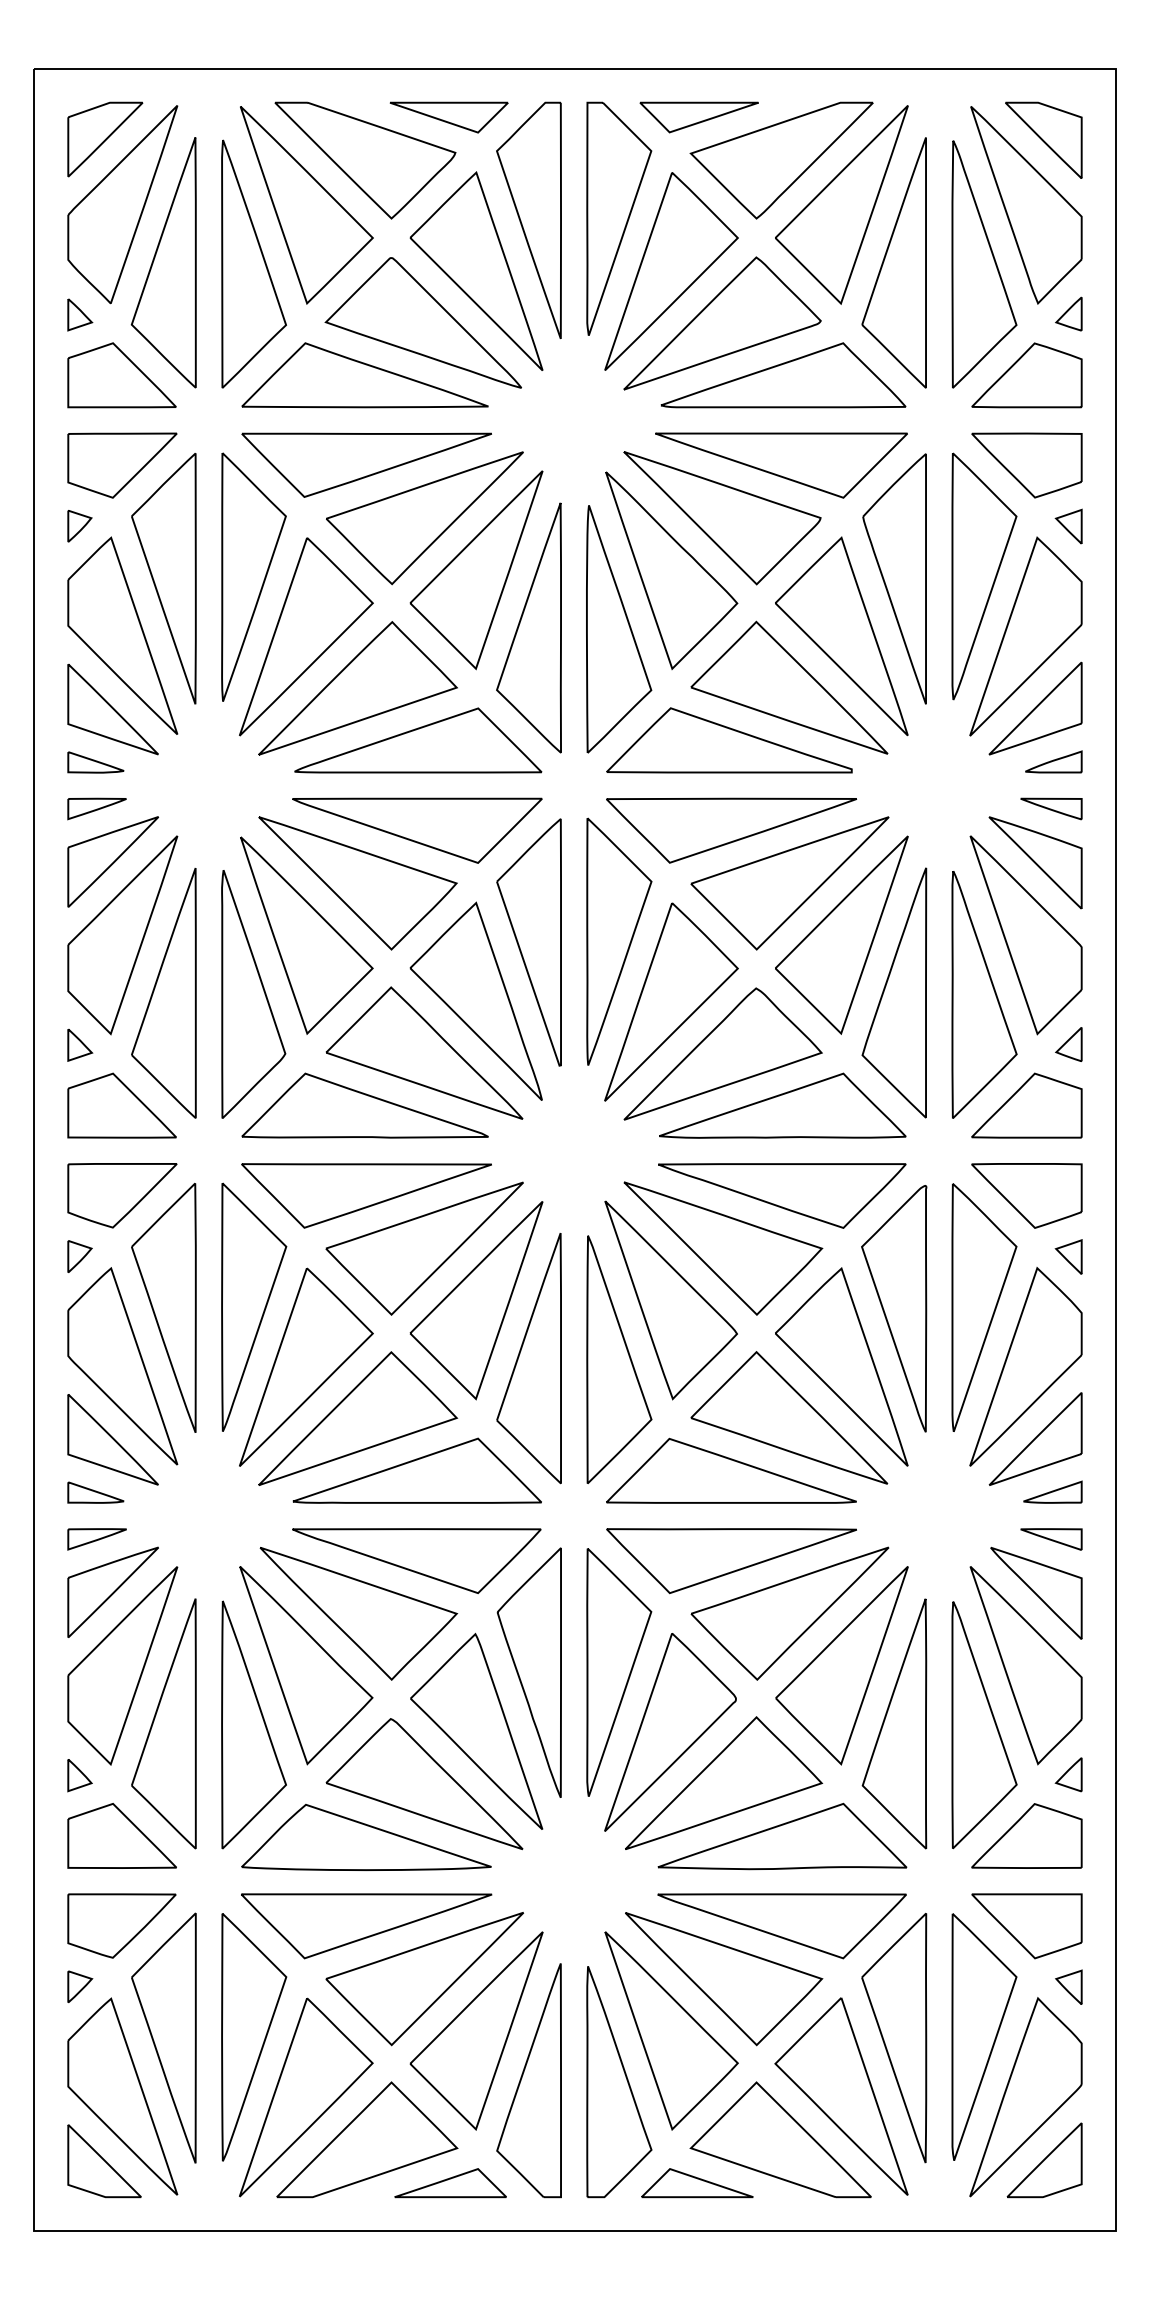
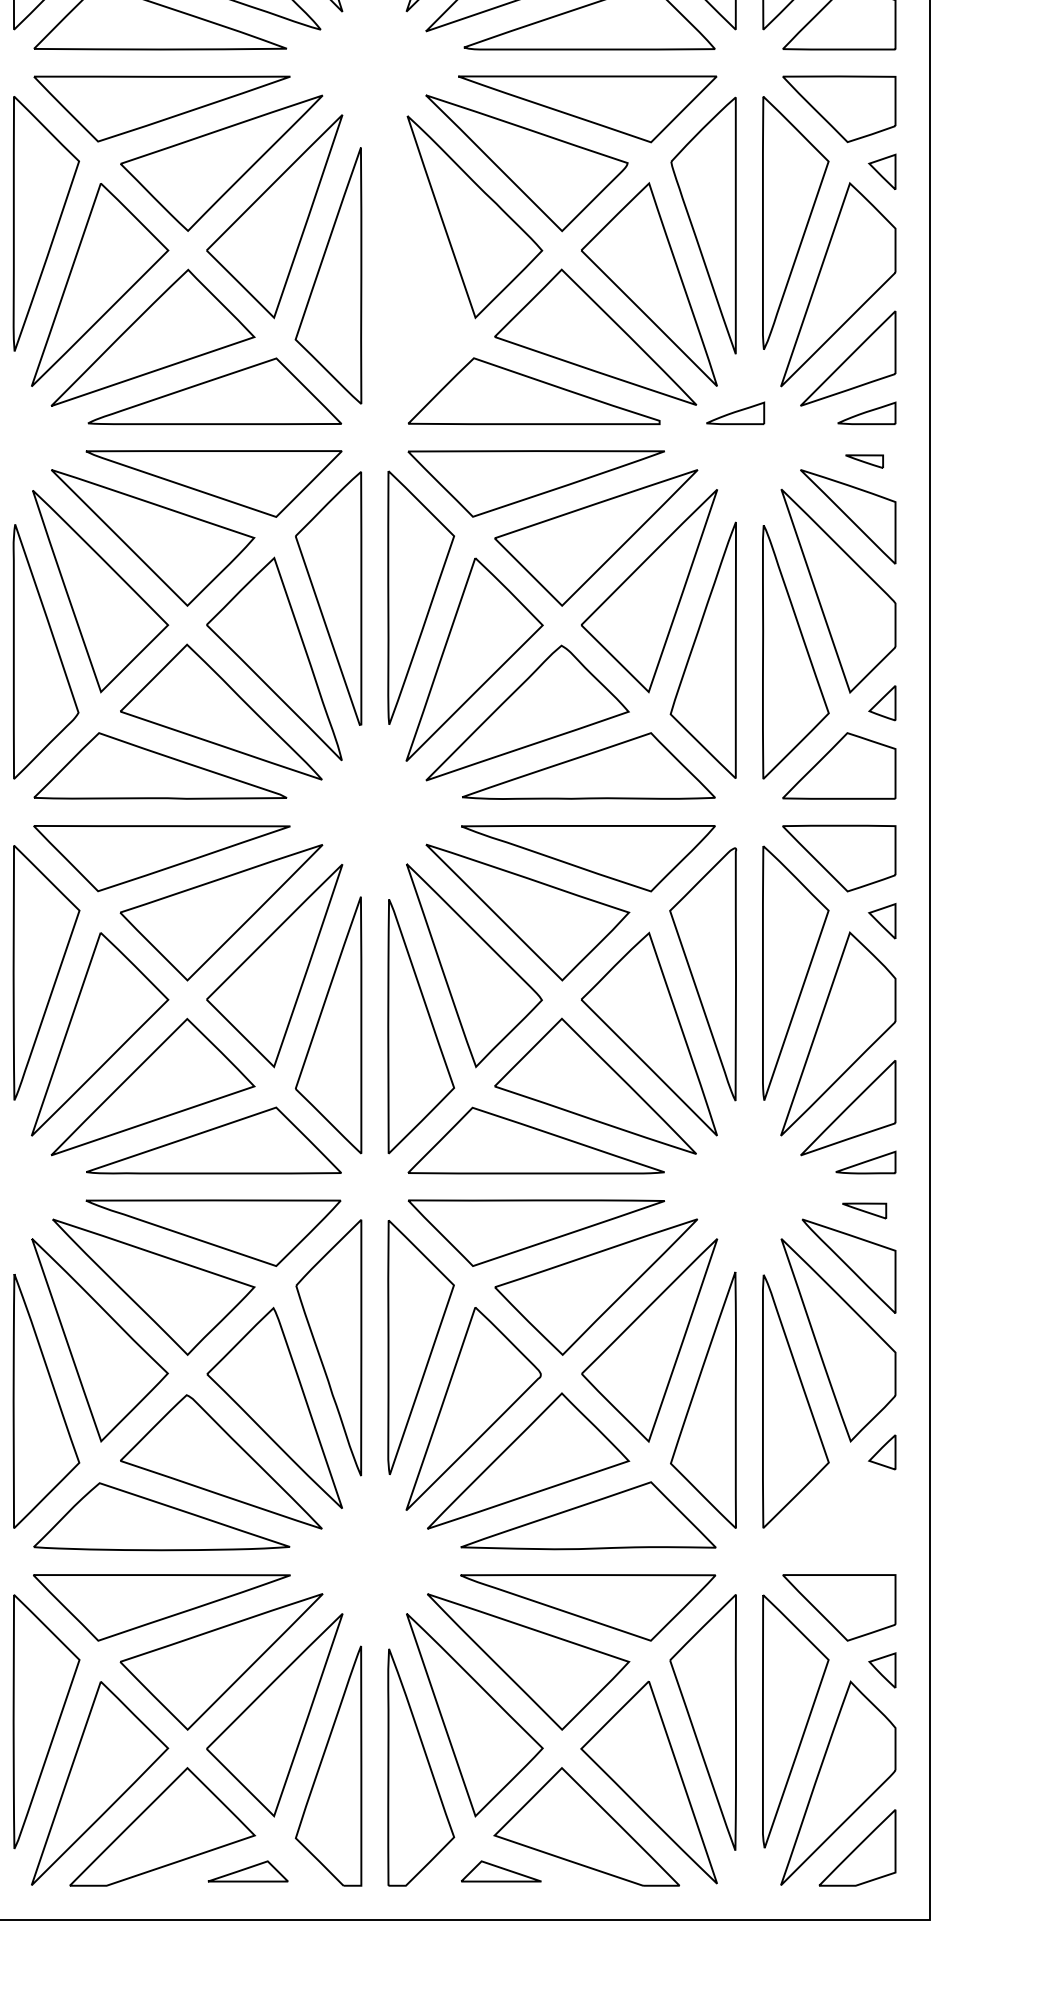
part: (619, 629) -> (421, 277), removed
part: (925, 761) -> (735, 412), added
part: (1051, 808) -> (864, 461), size x0.6
part: (1051, 1539) -> (864, 1211), size x0.7
part: (1026, 1835) -> (838, 1514), removed
part: (450, 2183) -> (247, 1871), size x0.7
part: (697, 2183) -> (501, 1871), size x0.7

